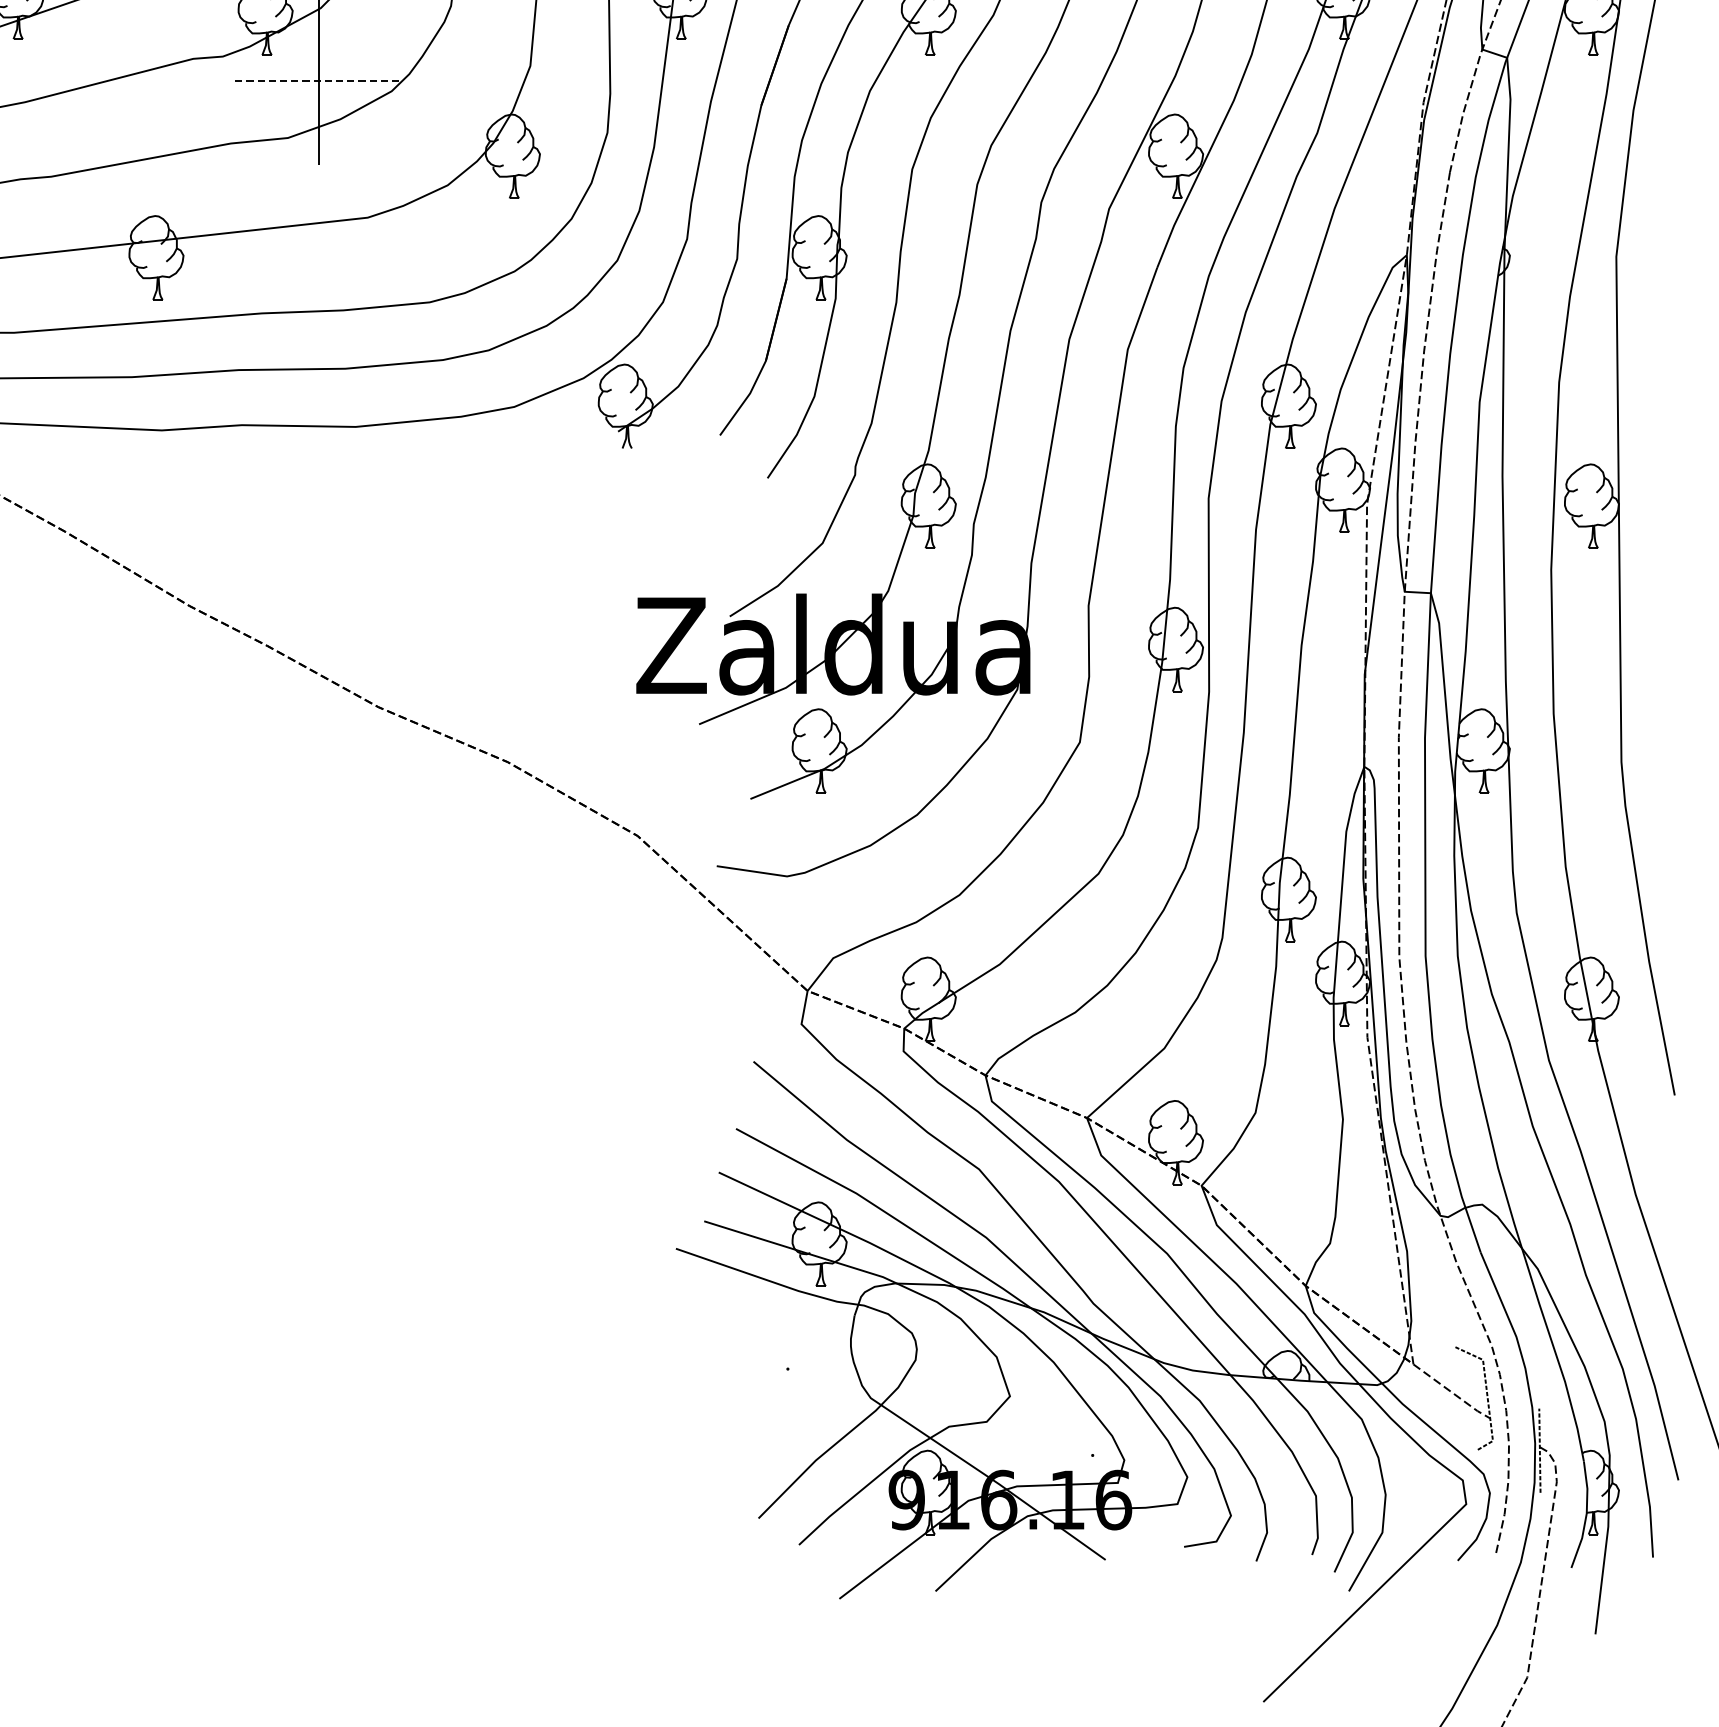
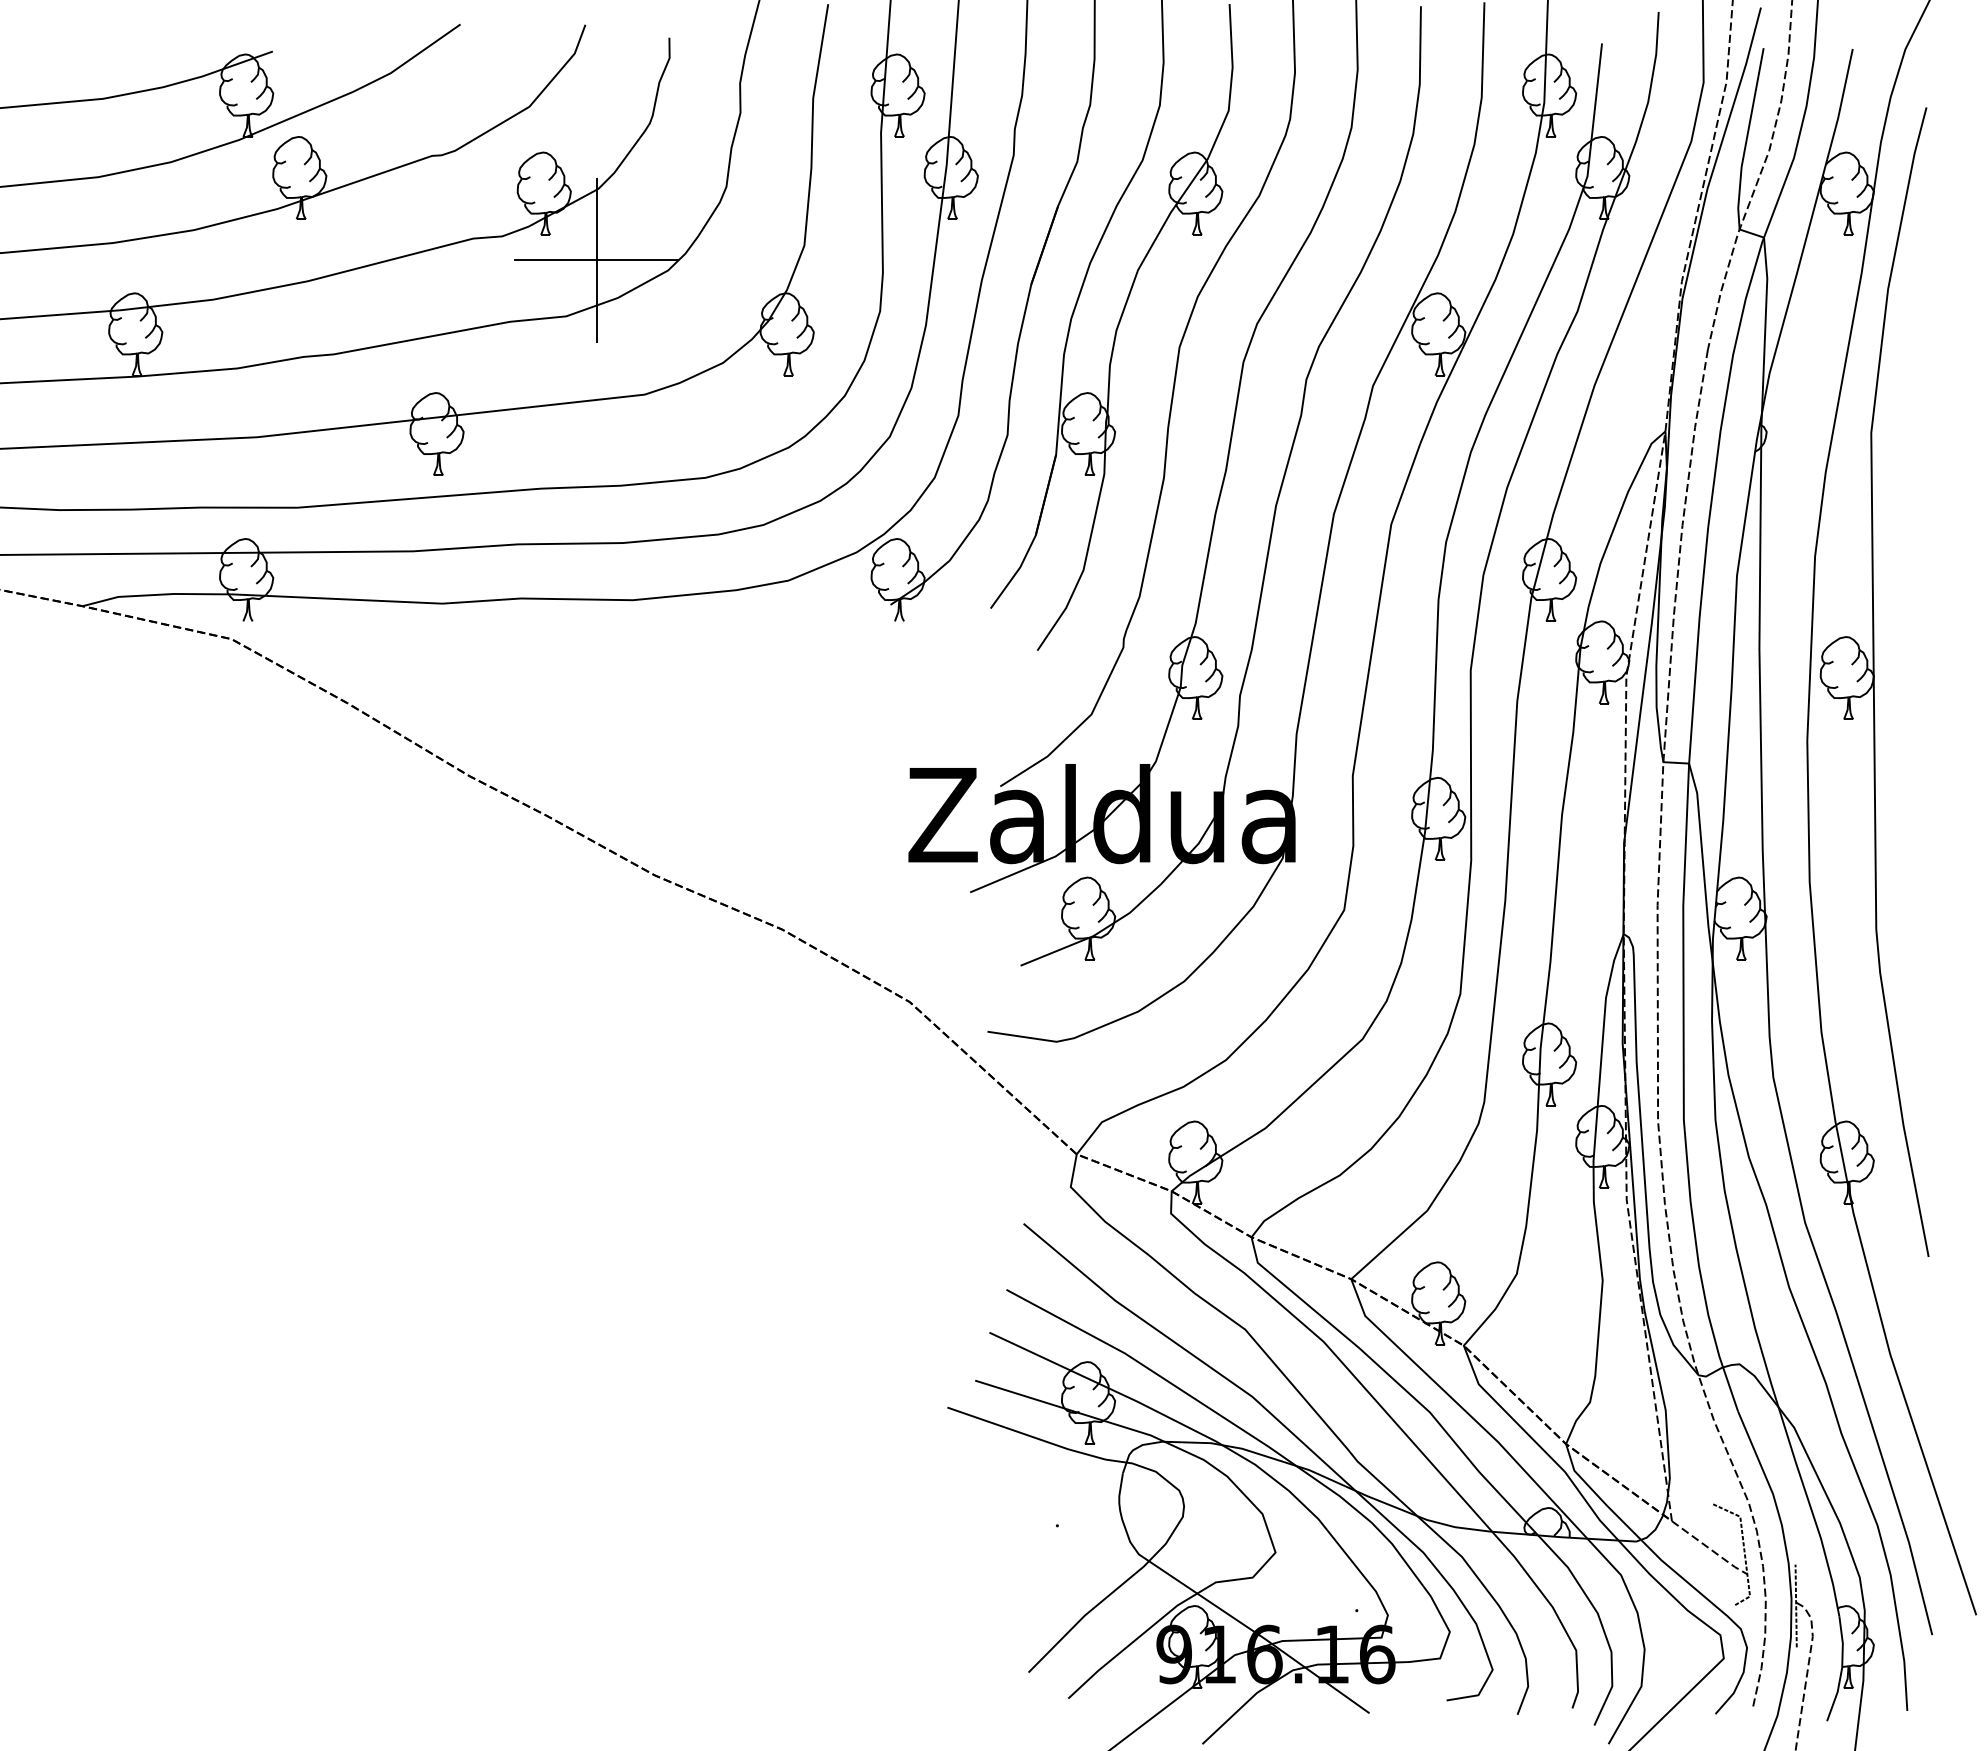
line: (319, 81) -> (597, 260), dashed -> solid

